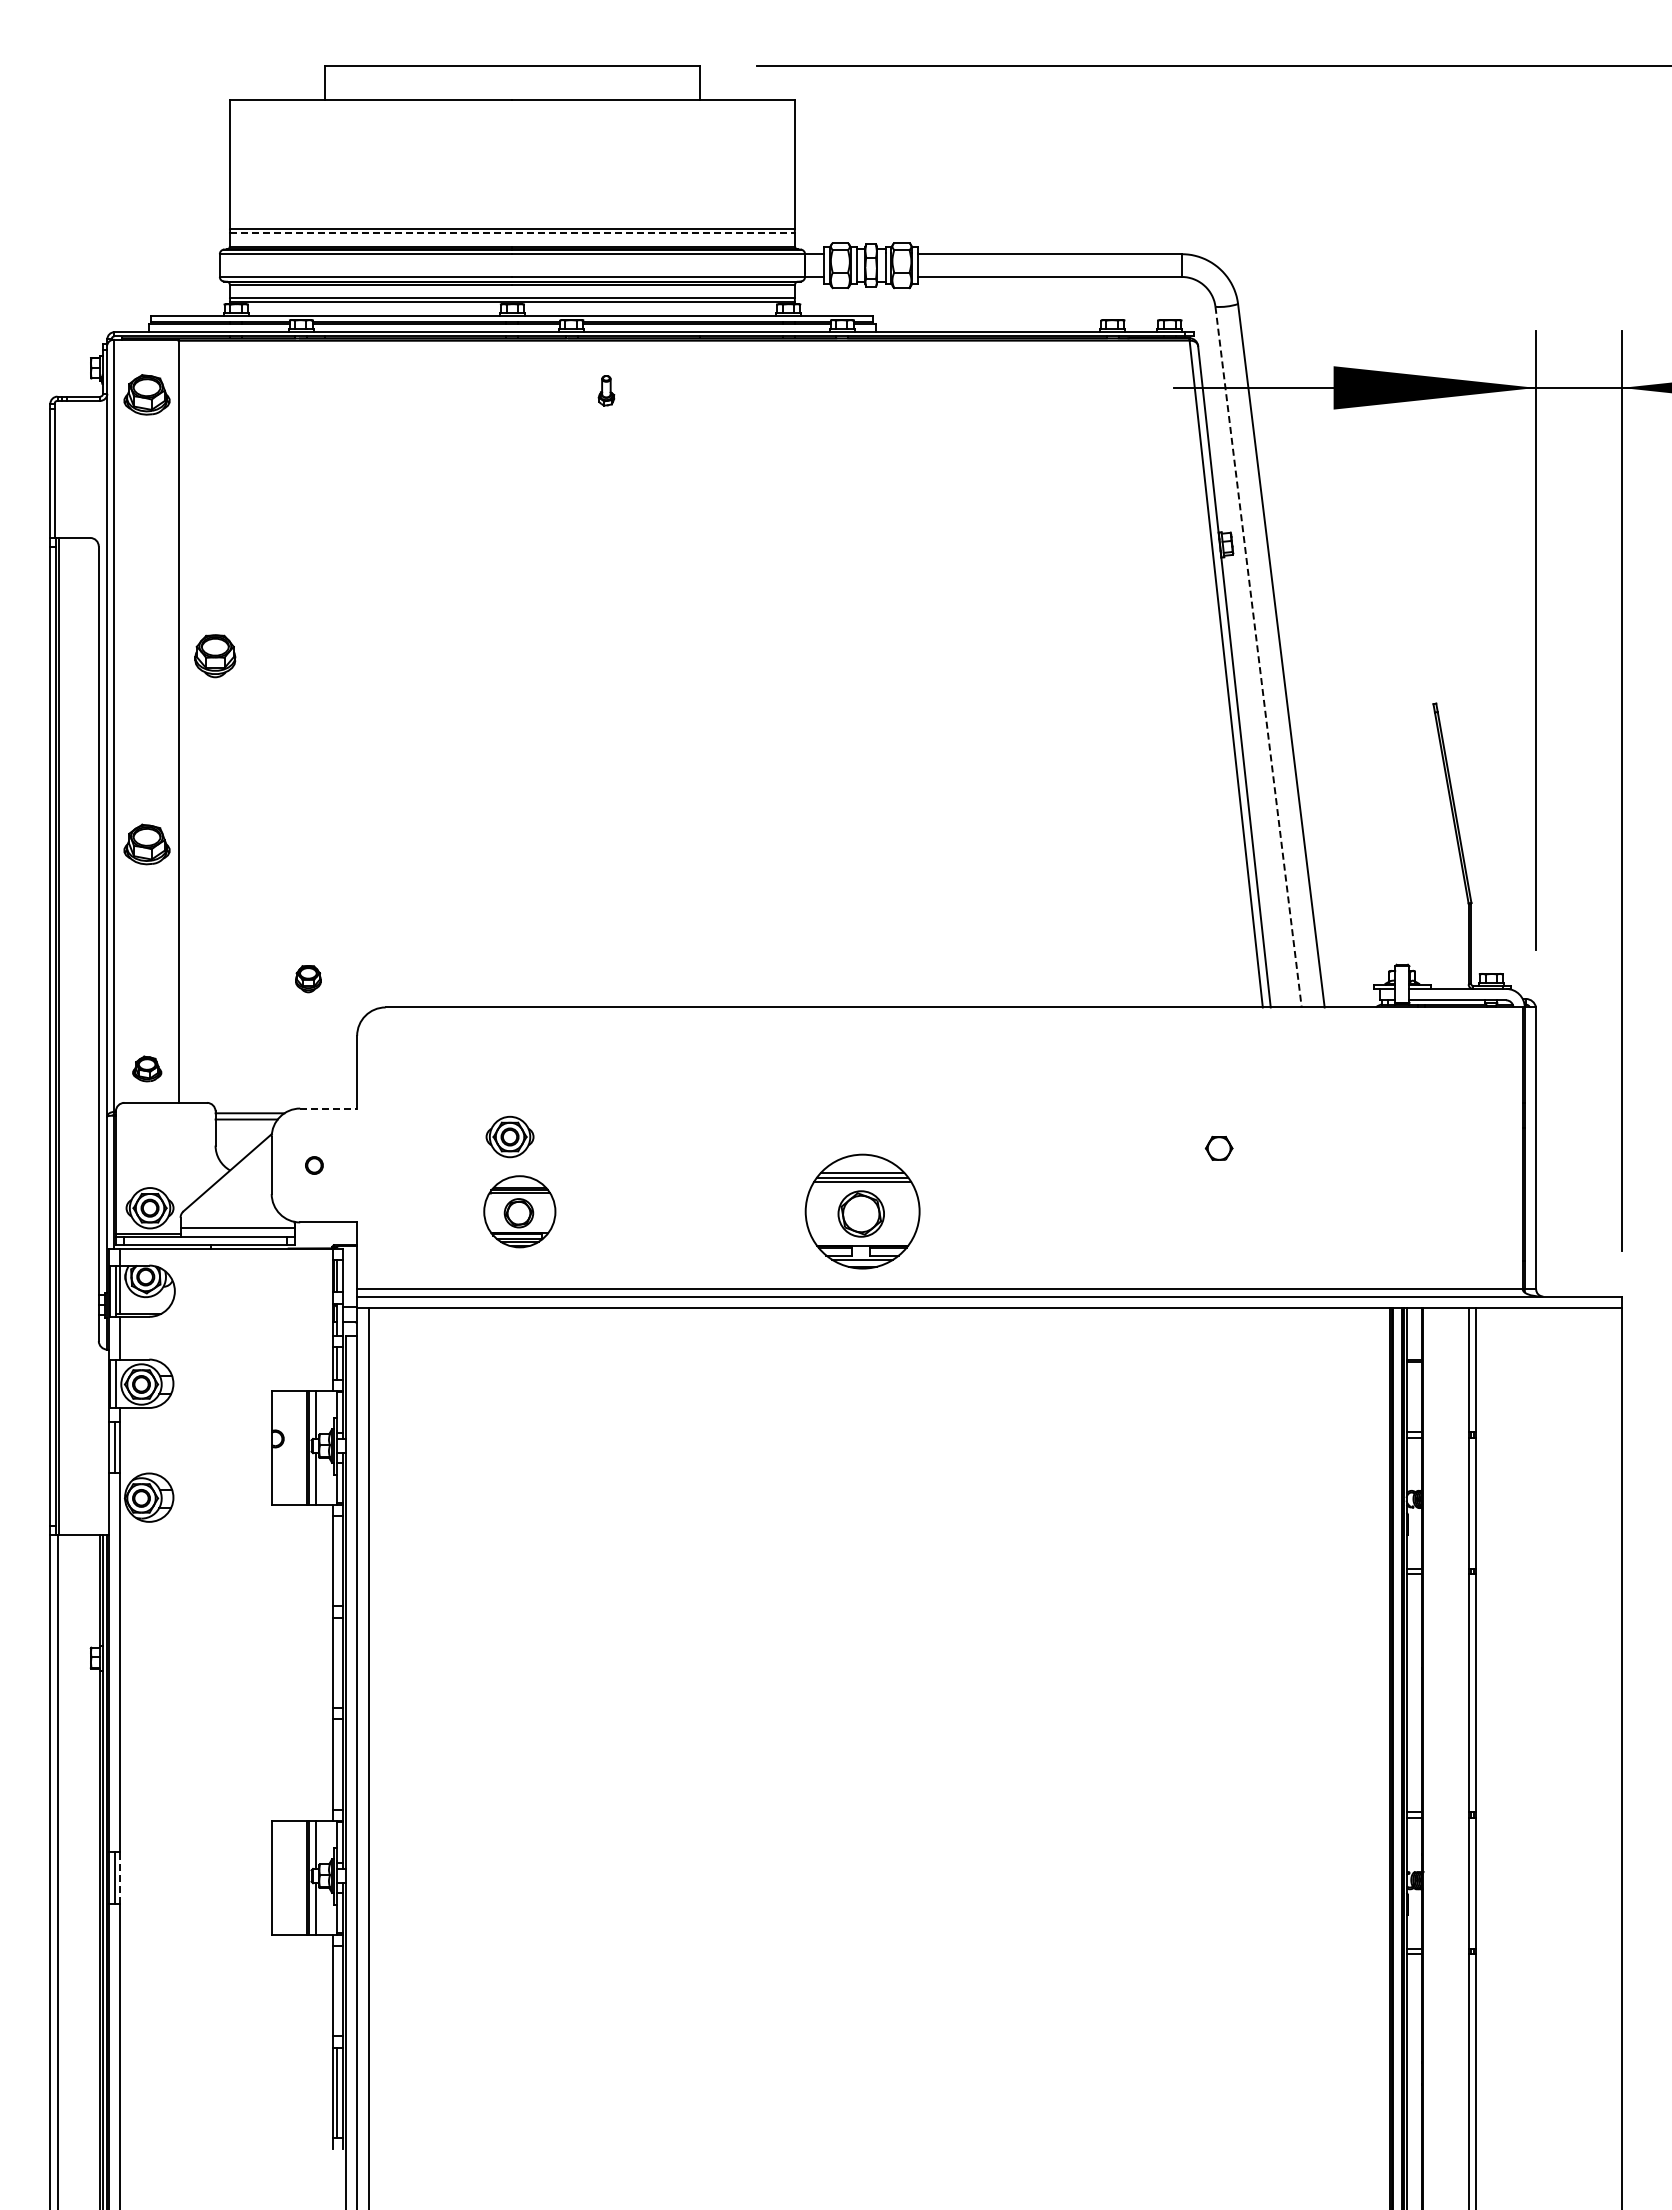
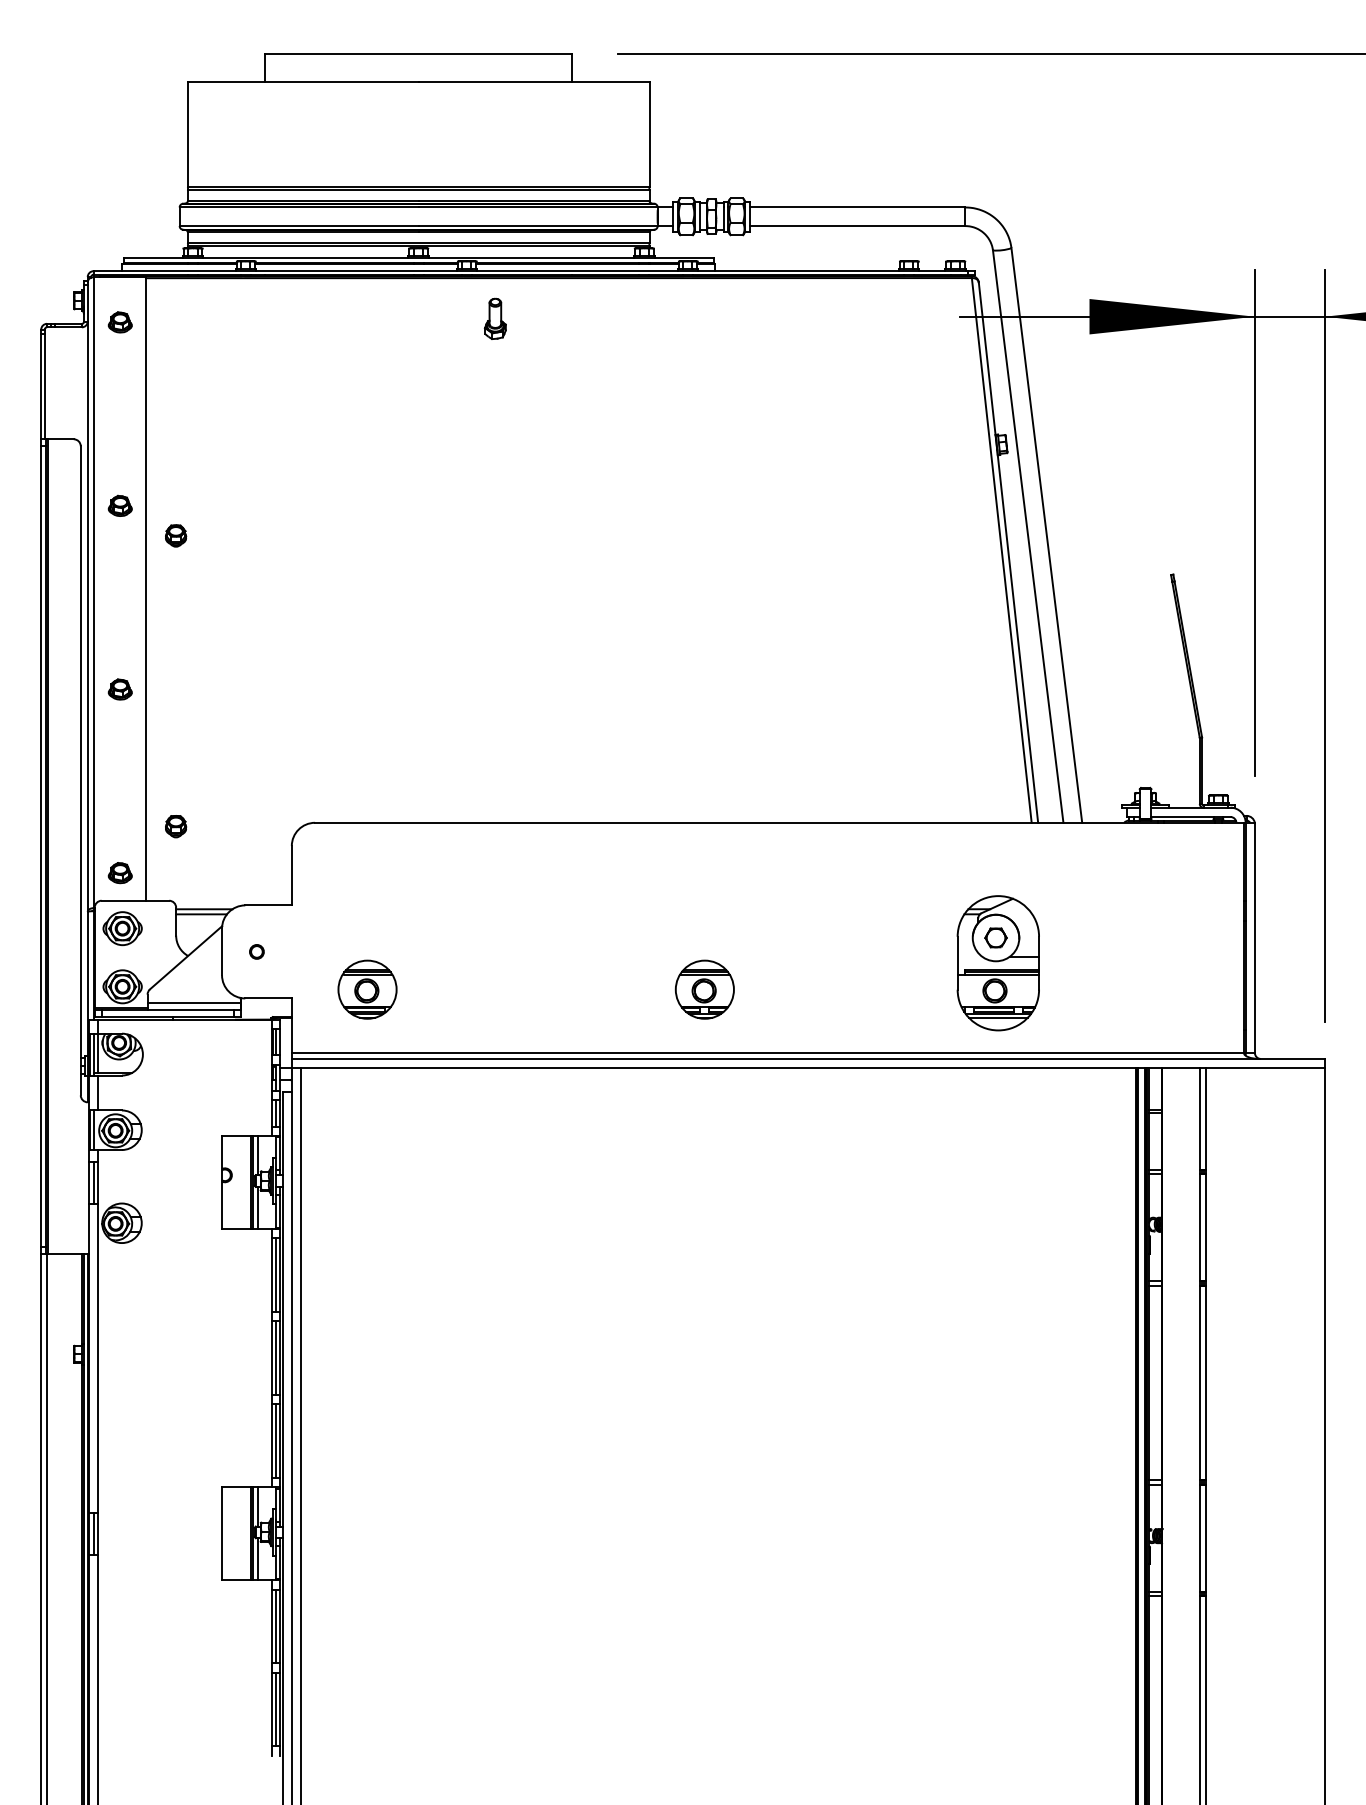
line: (512, 233) -> (418, 190), dashed -> solid
part: (606, 390) -> (495, 318), size x1.67
part: (147, 394) -> (120, 322), size x0.62
part: (147, 619) -> (120, 505), added
part: (215, 656) -> (176, 536), size x0.62
line: (1258, 657) -> (1028, 536), dashed -> solid
part: (147, 843) -> (120, 688), size x0.62
part: (308, 979) -> (176, 826), moved
line: (329, 1108) -> (269, 905), dashed -> solid
part: (509, 1136) -> (122, 928), moved
part: (1221, 1179) -> (997, 963), added
part: (519, 1211) -> (367, 989), moved
part: (862, 1211) -> (704, 989), size x0.62
line: (337, 1561) -> (275, 1275), added
line: (337, 1662) -> (275, 1357), added
line: (337, 1764) -> (275, 1441), added
line: (119, 1877) -> (97, 1533), dashed -> solid
line: (337, 1991) -> (275, 1626), added

